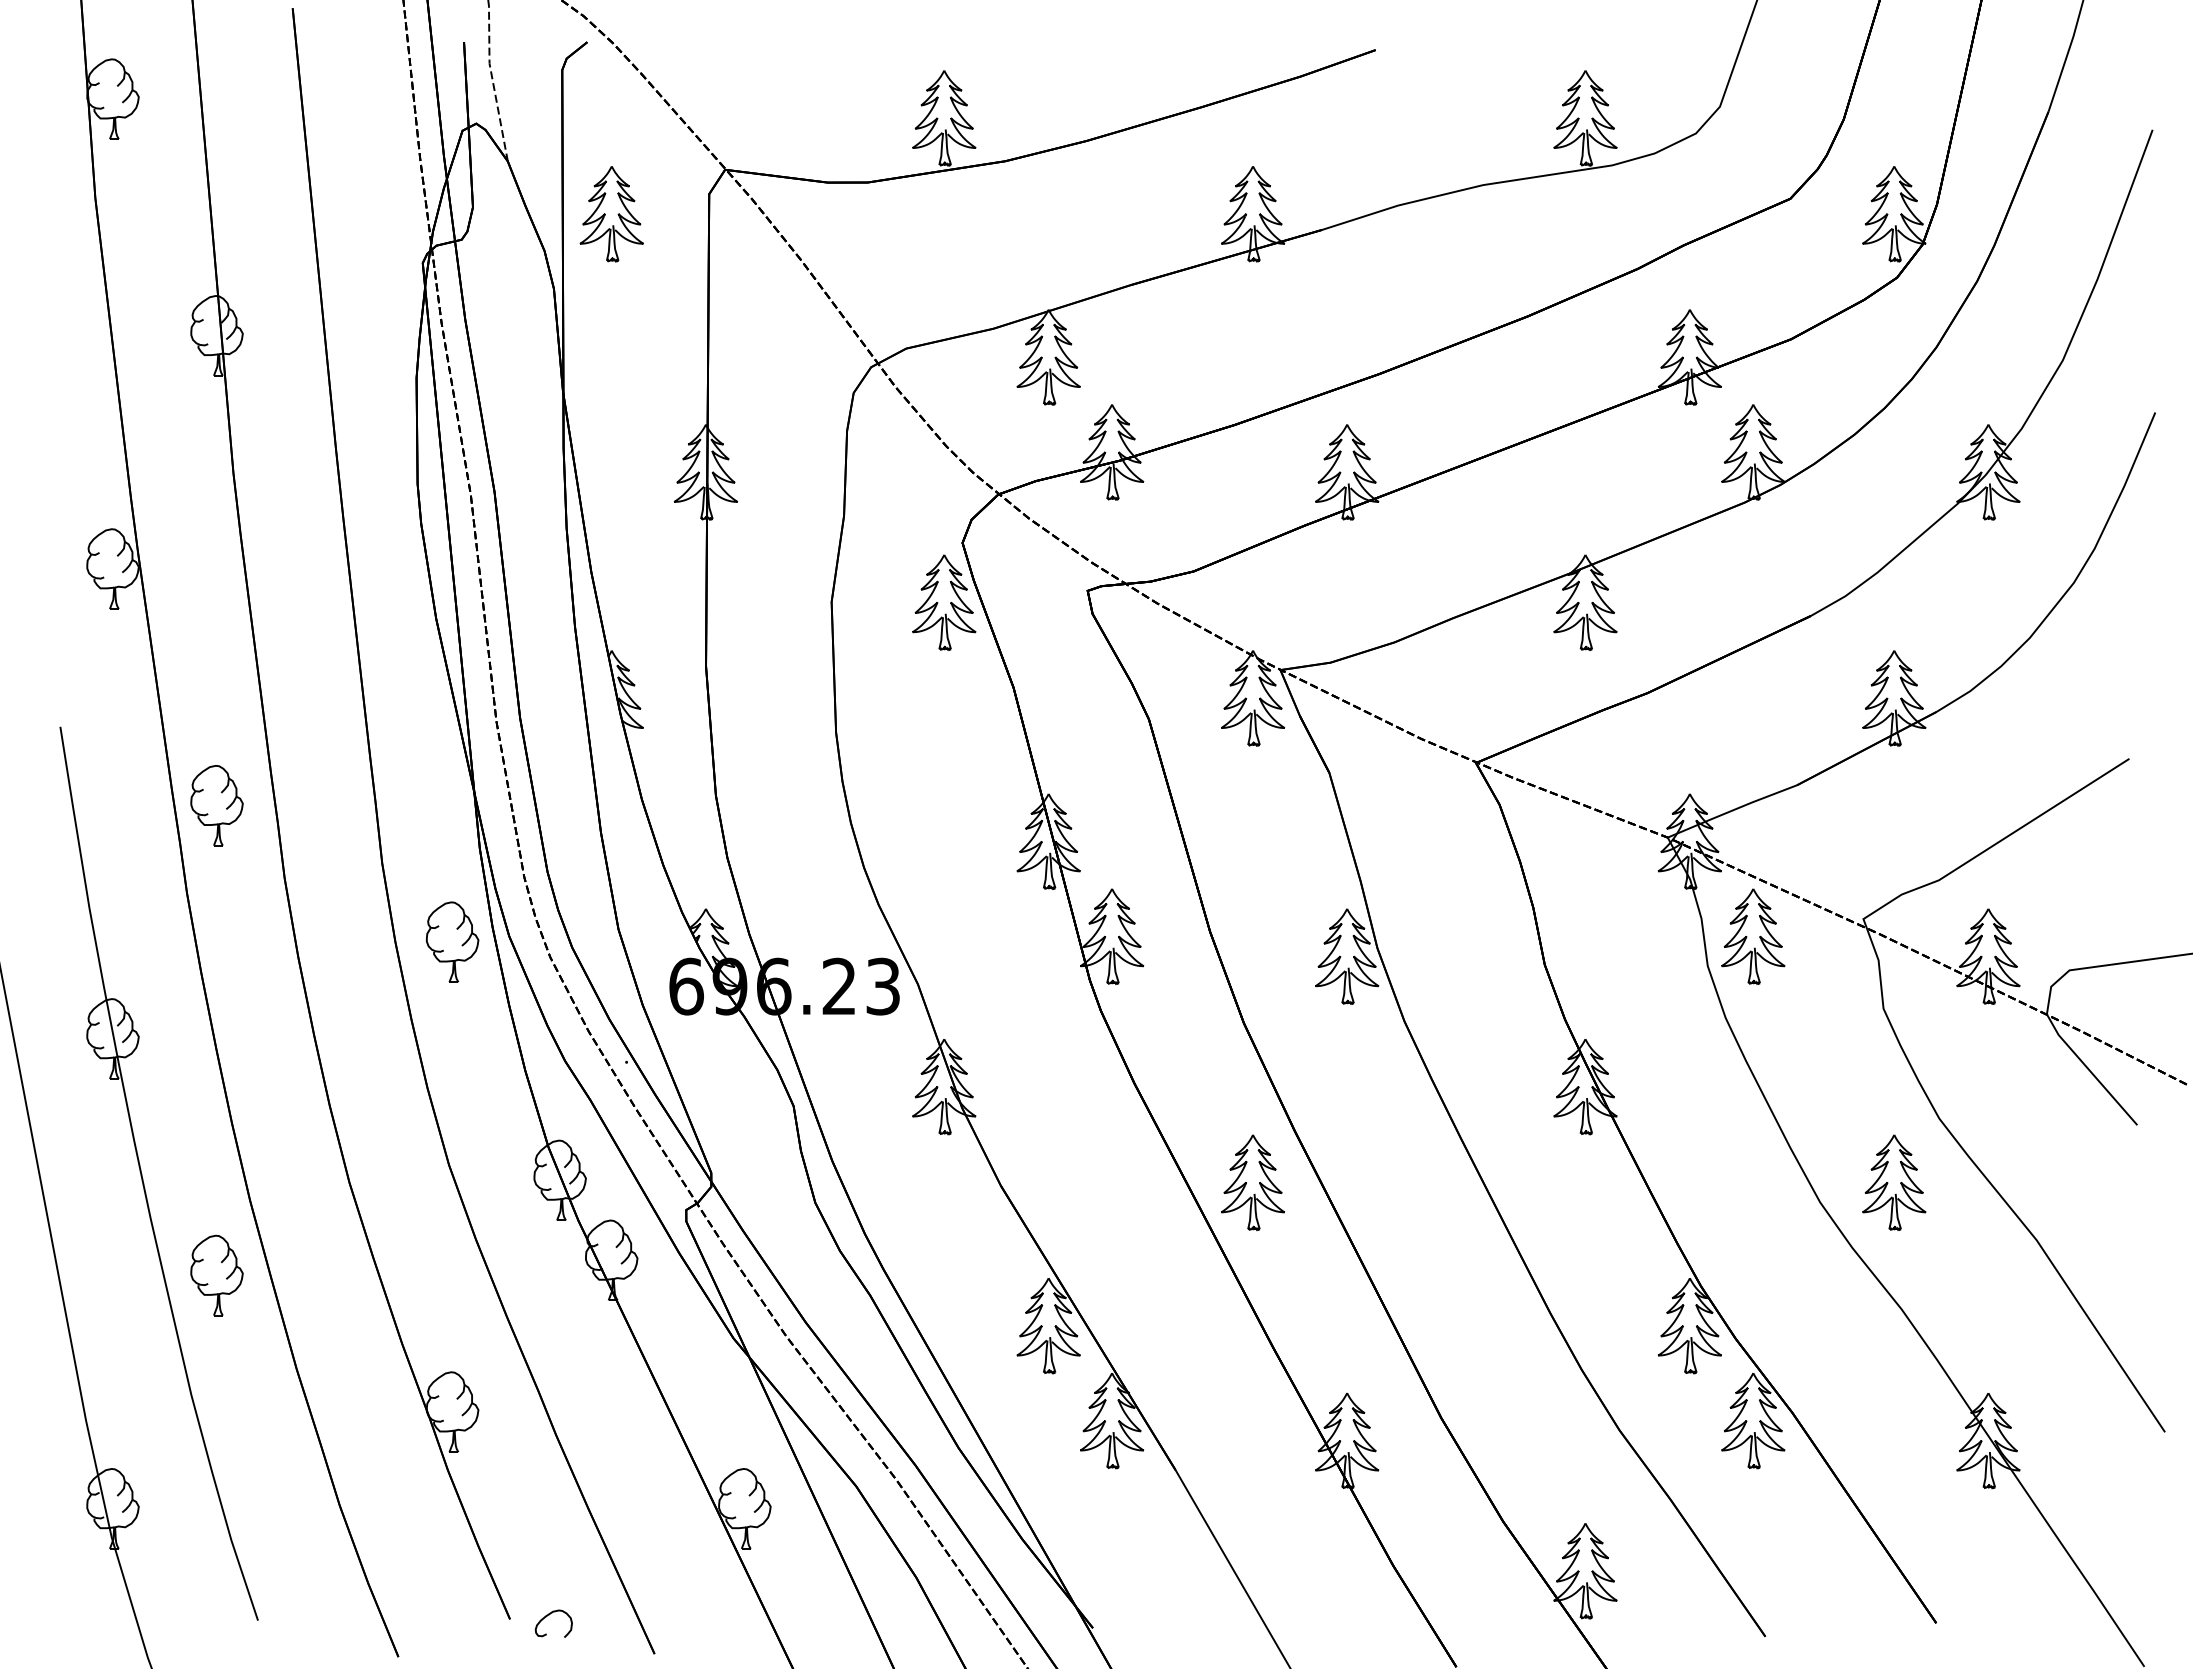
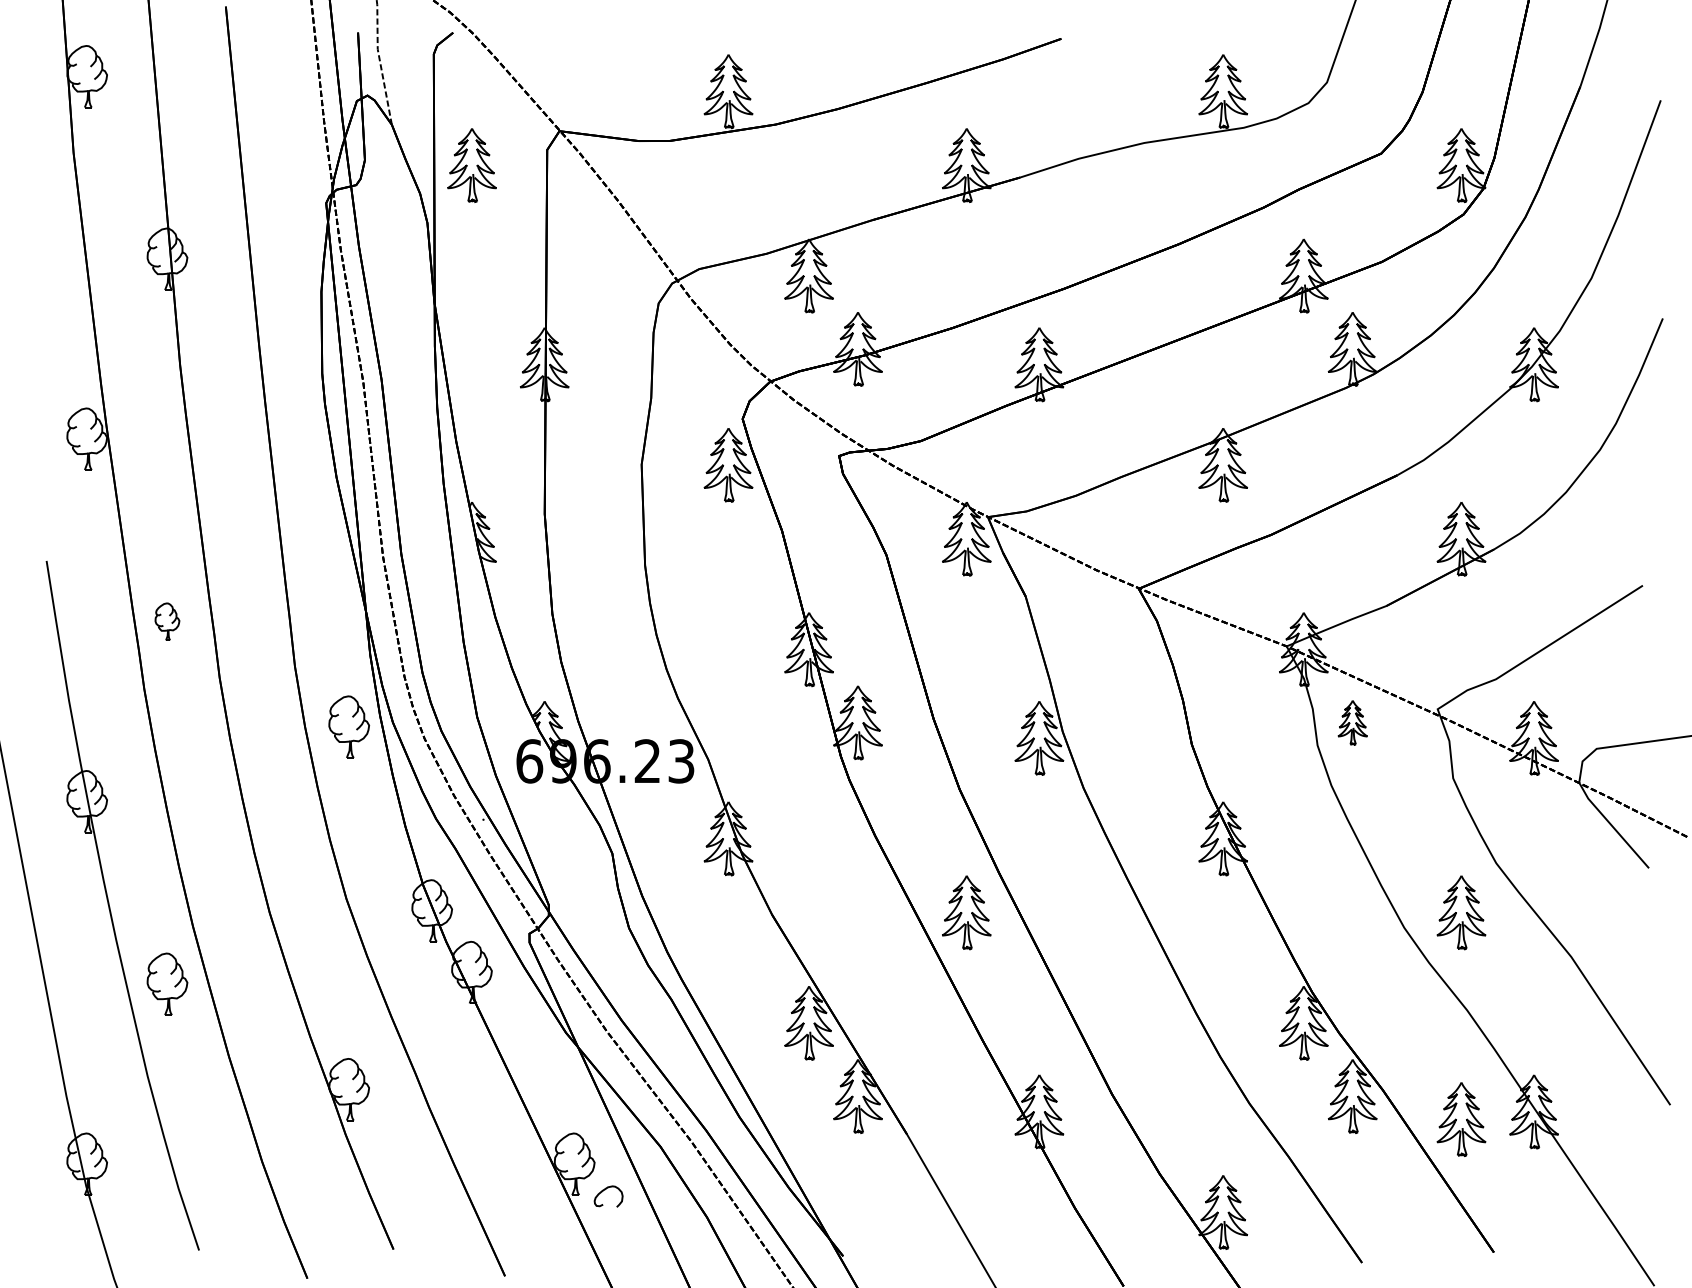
part: (216, 805) -> (167, 621), size x0.6
part: (1753, 936) -> (1352, 722), size x0.6
part: (1894, 1450) -> (1461, 1119), added
curve: (549, 1615) -> (605, 1190), moved

